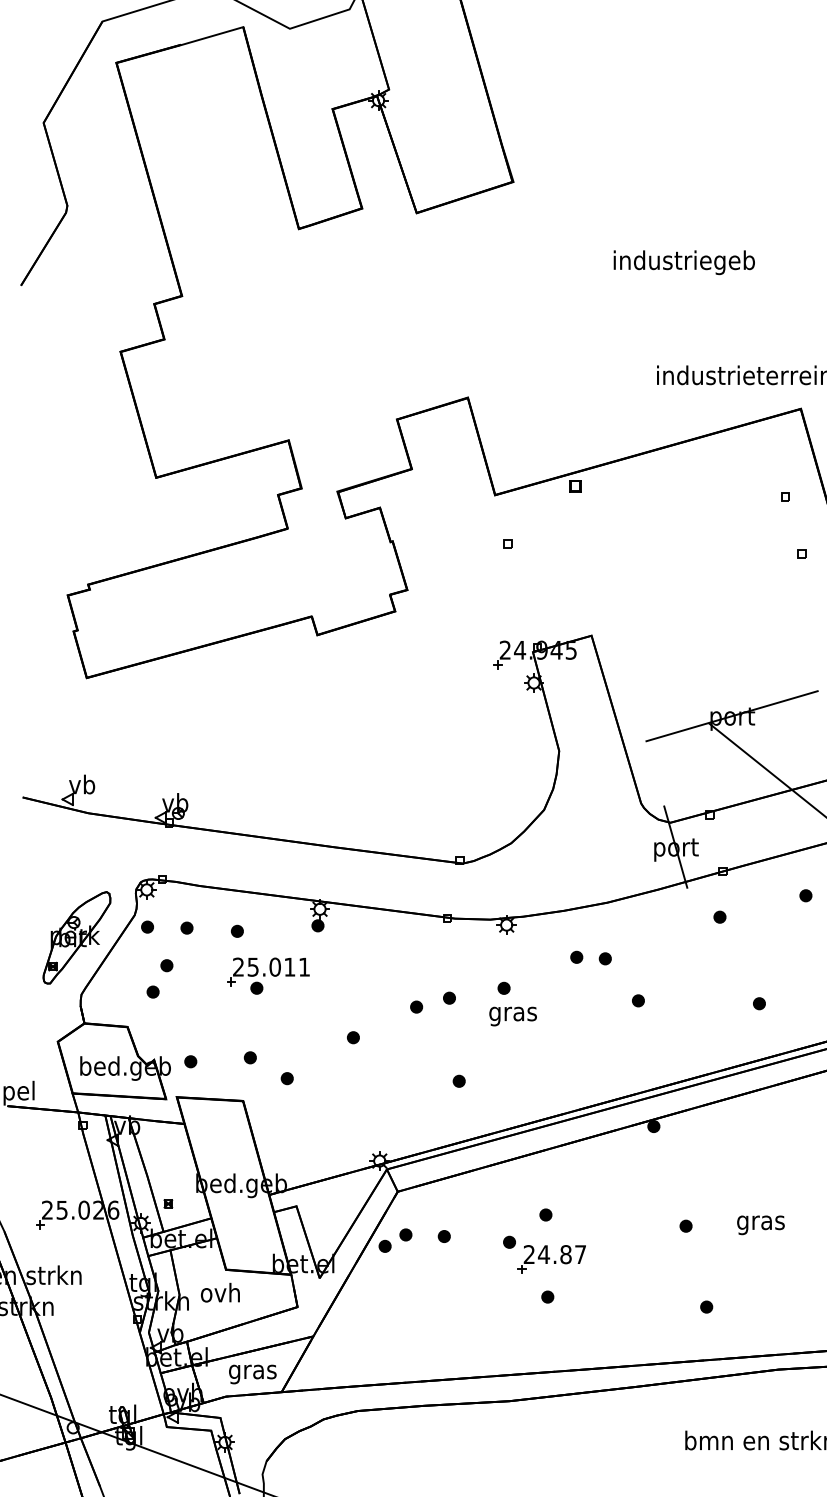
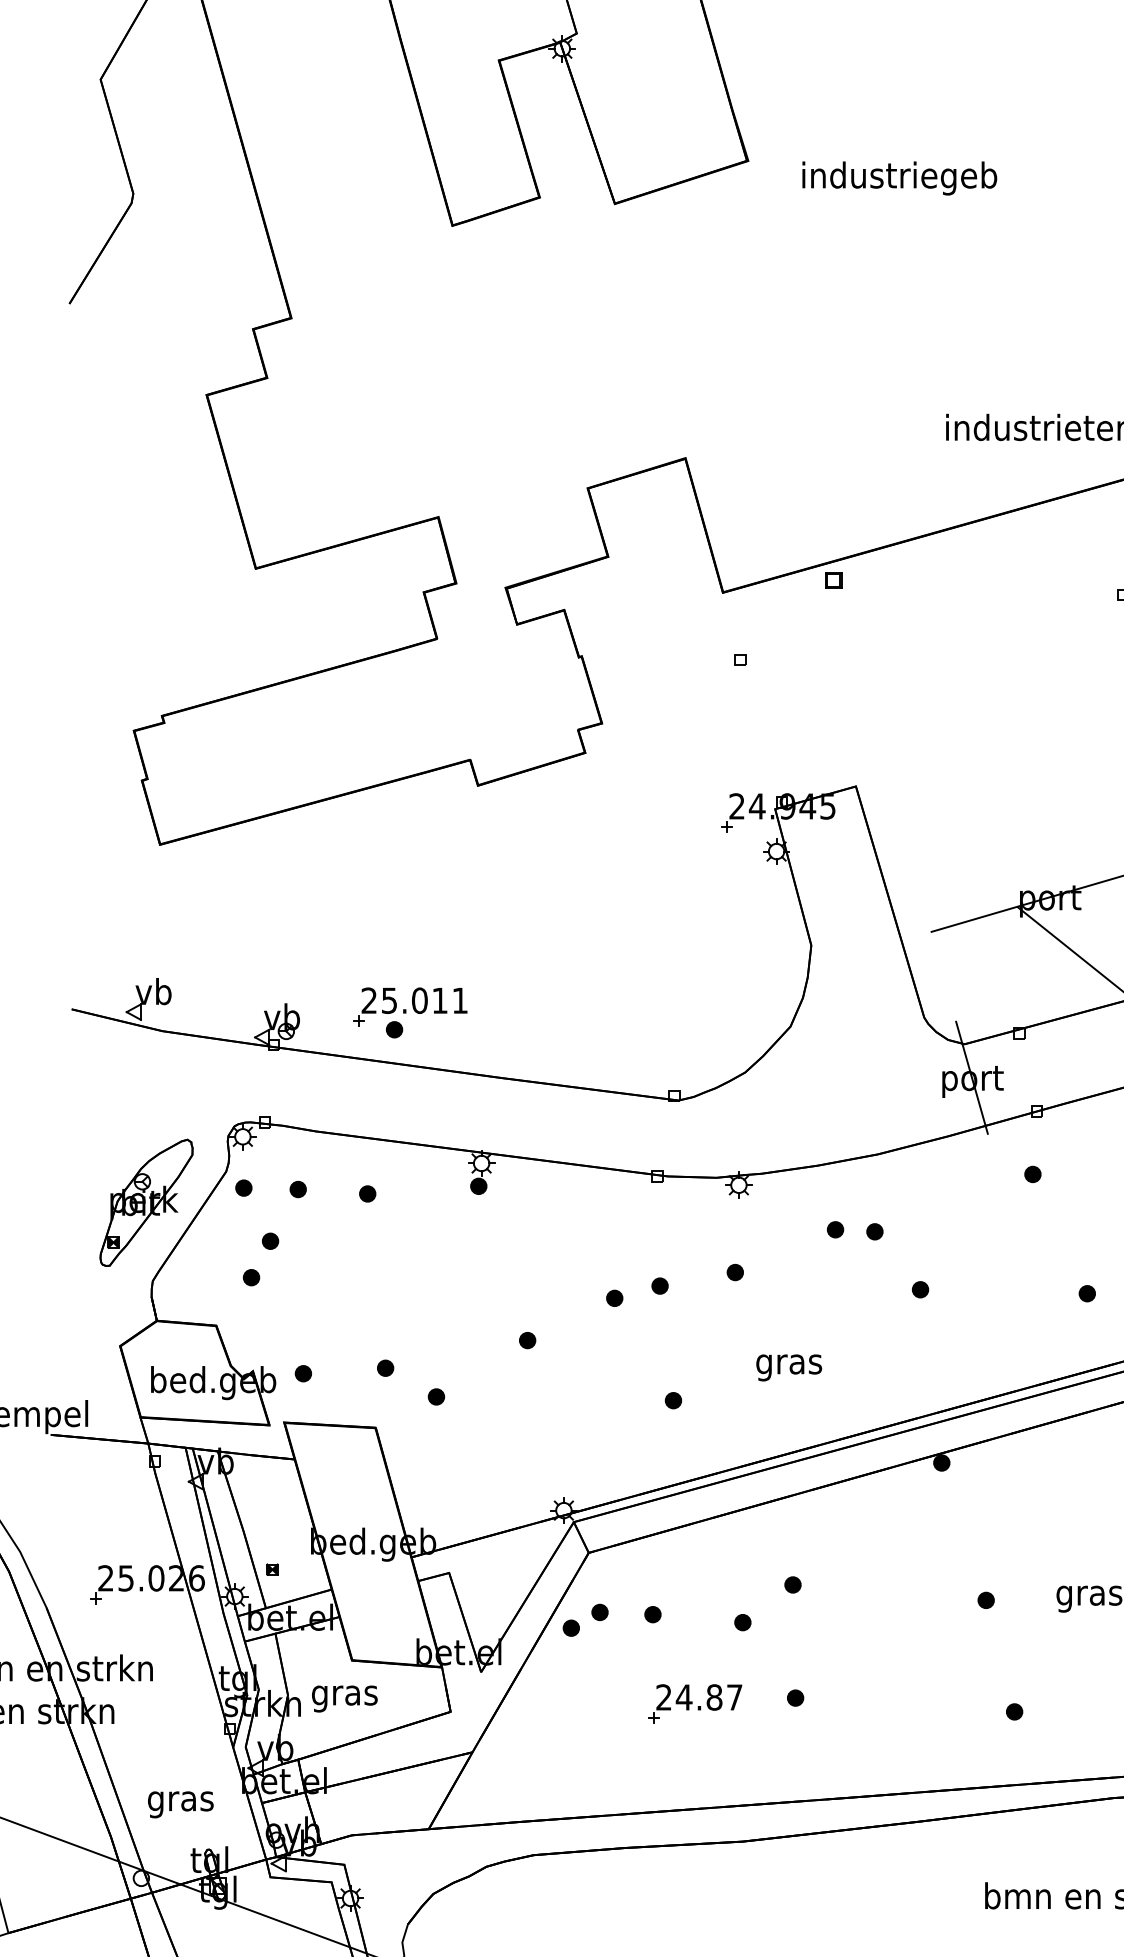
text: (683, 262) -> (898, 178), moved
part: (268, 975) -> (410, 1012), moved
text: (512, 1016) -> (788, 1367), moved
part: (551, 1259) -> (694, 1704), moved
text: (220, 1294) -> (344, 1694), ovh -> gras
text: (252, 1374) -> (180, 1804), moved

